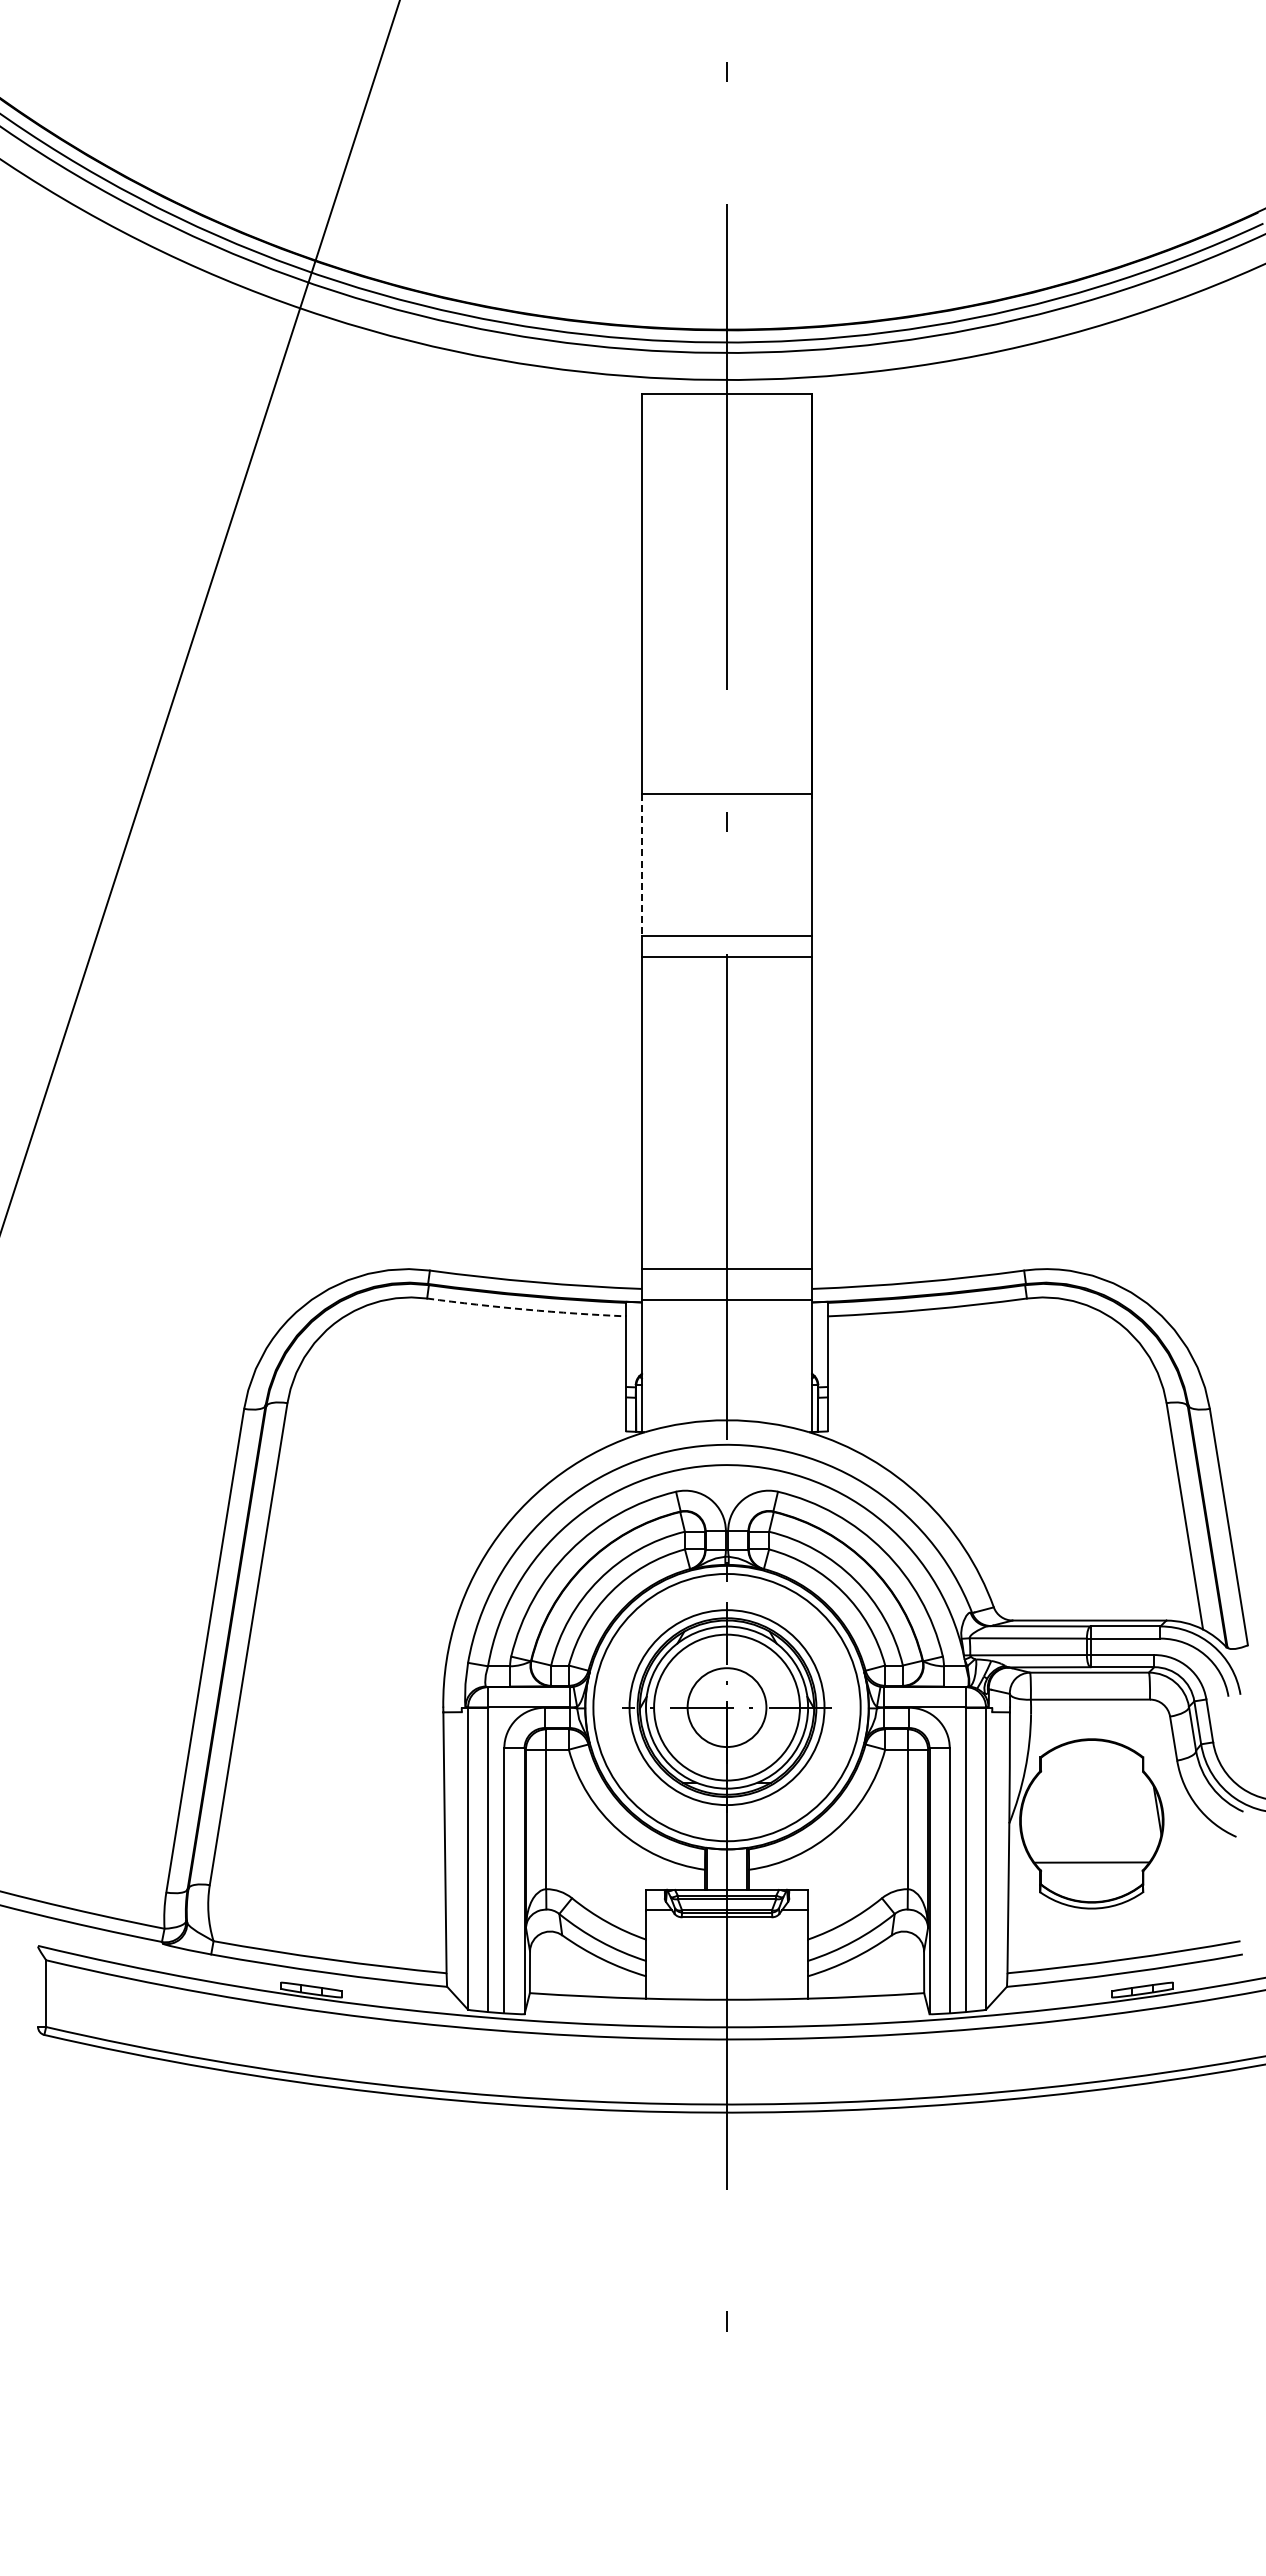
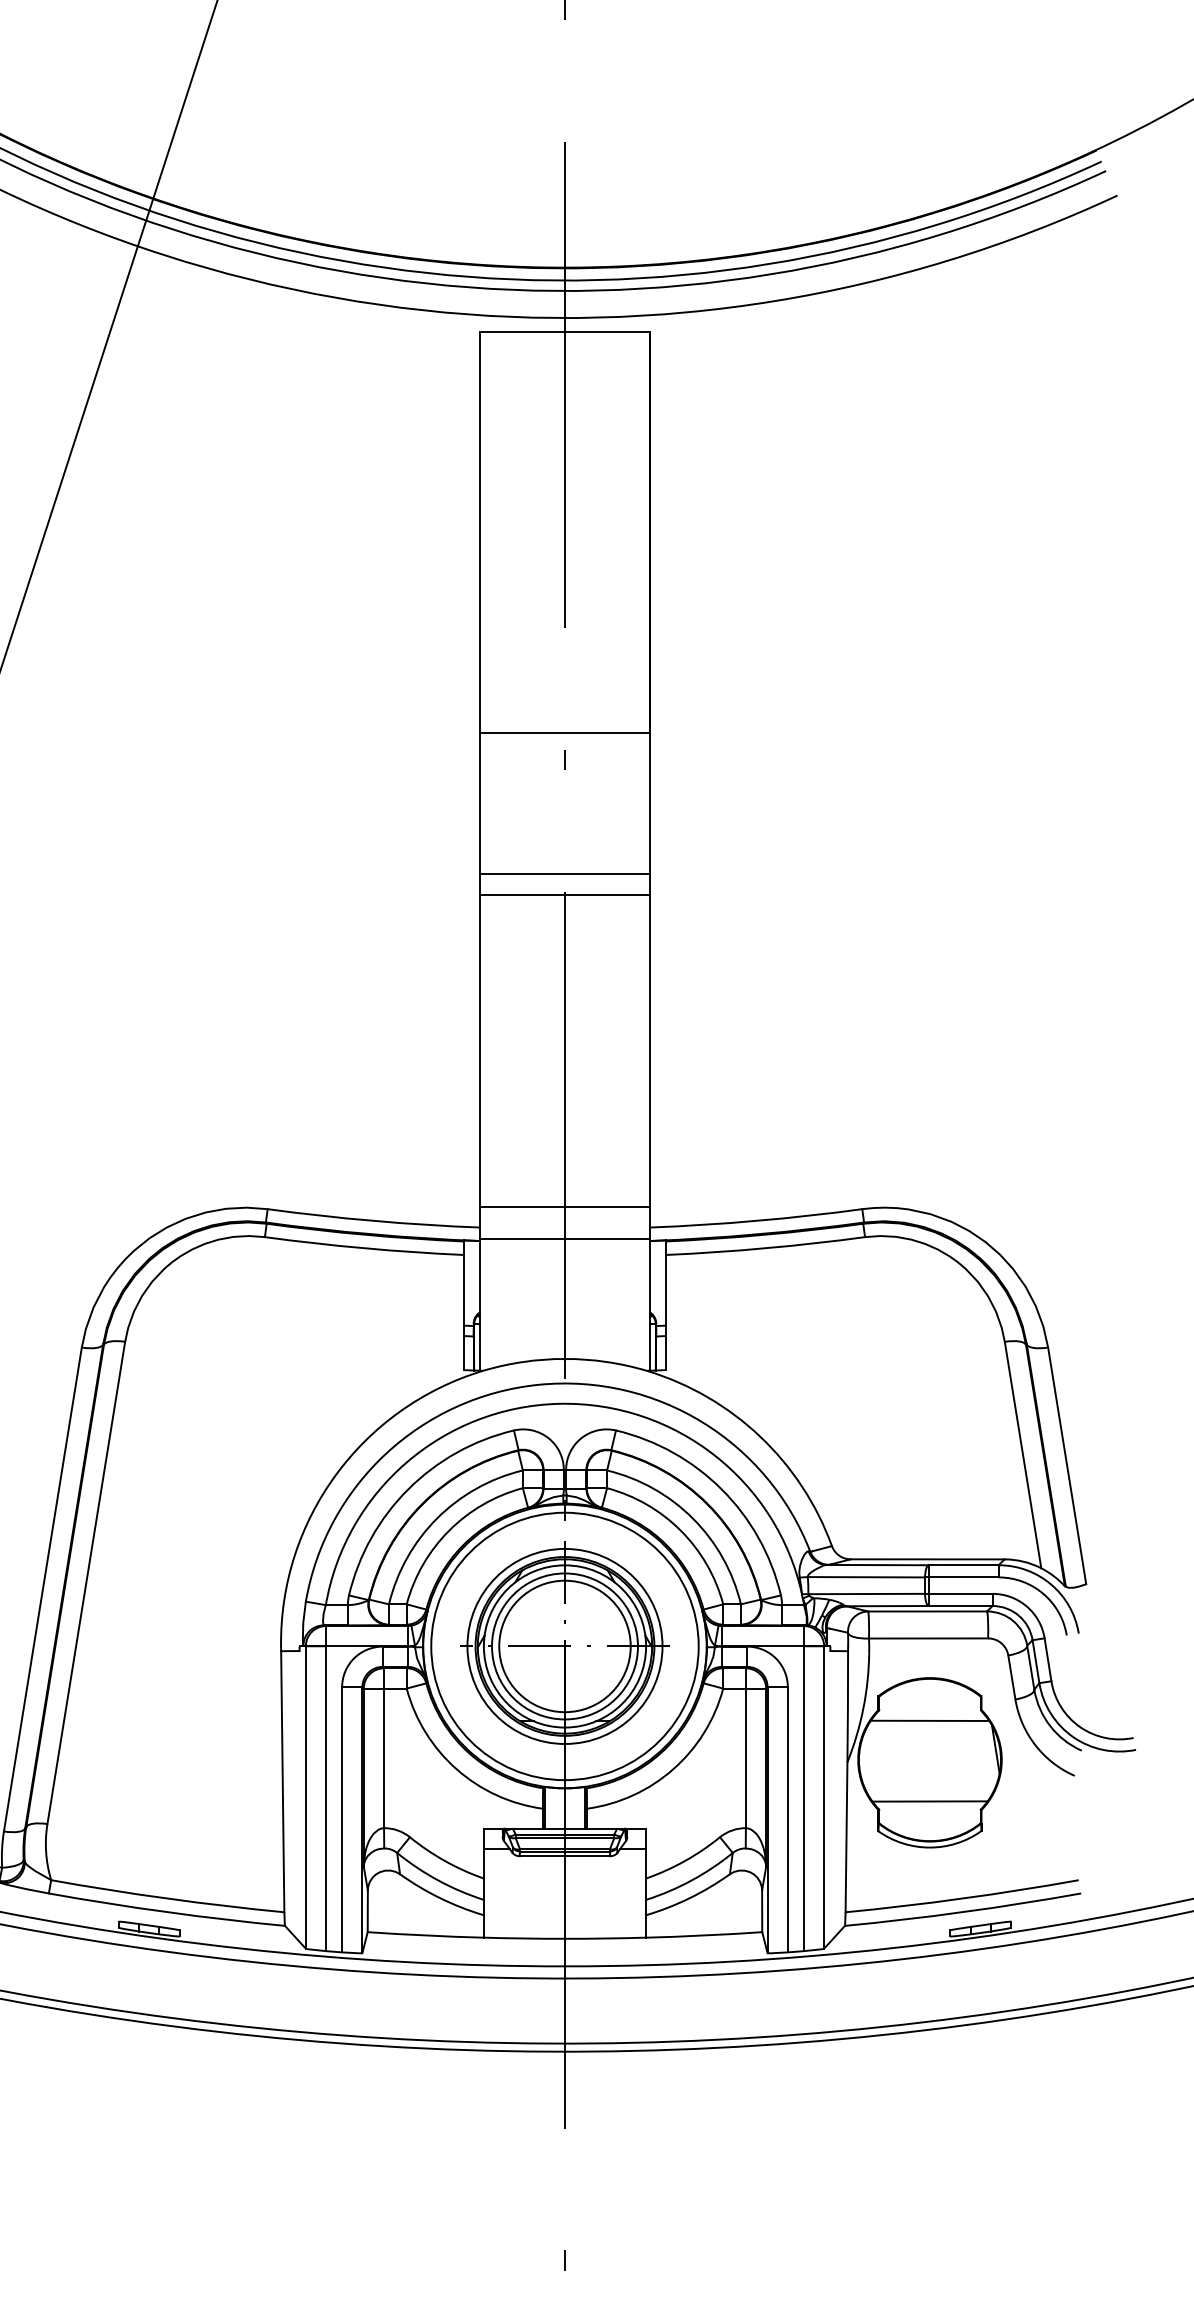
line: (641, 864) -> (479, 802), dashed -> solid
arc: (526, 1309) -> (364, 1248), dashed -> solid
circle: (726, 1707) -> (564, 1646), size x1.67
line: (1091, 1781) -> (929, 1720), added

